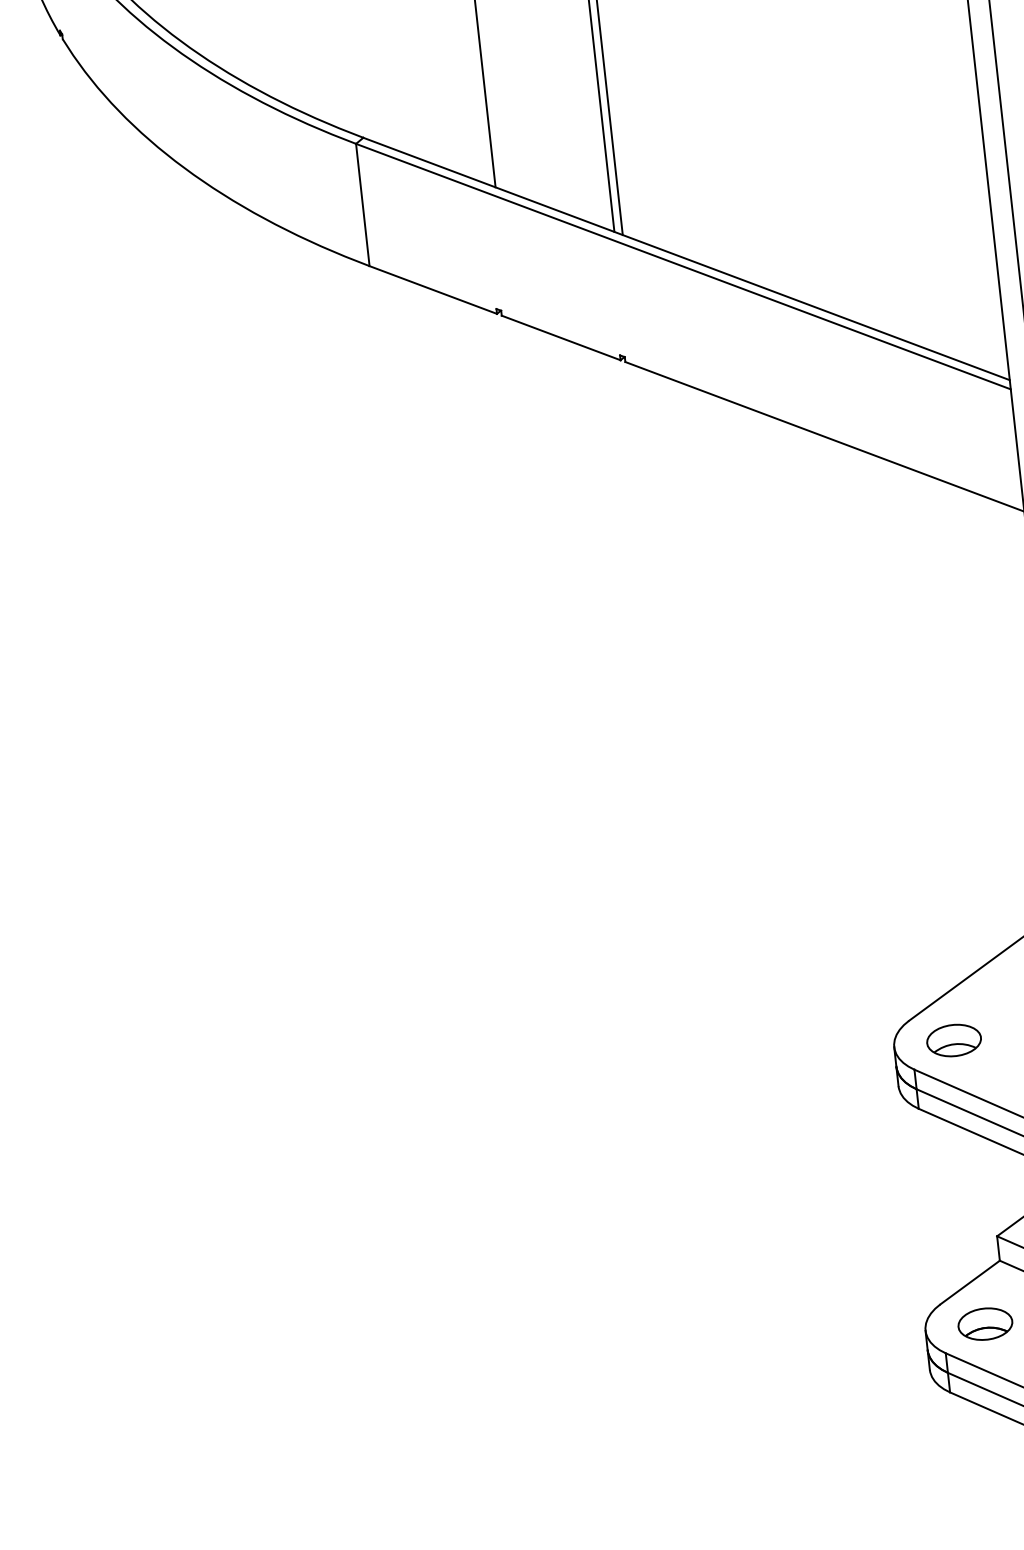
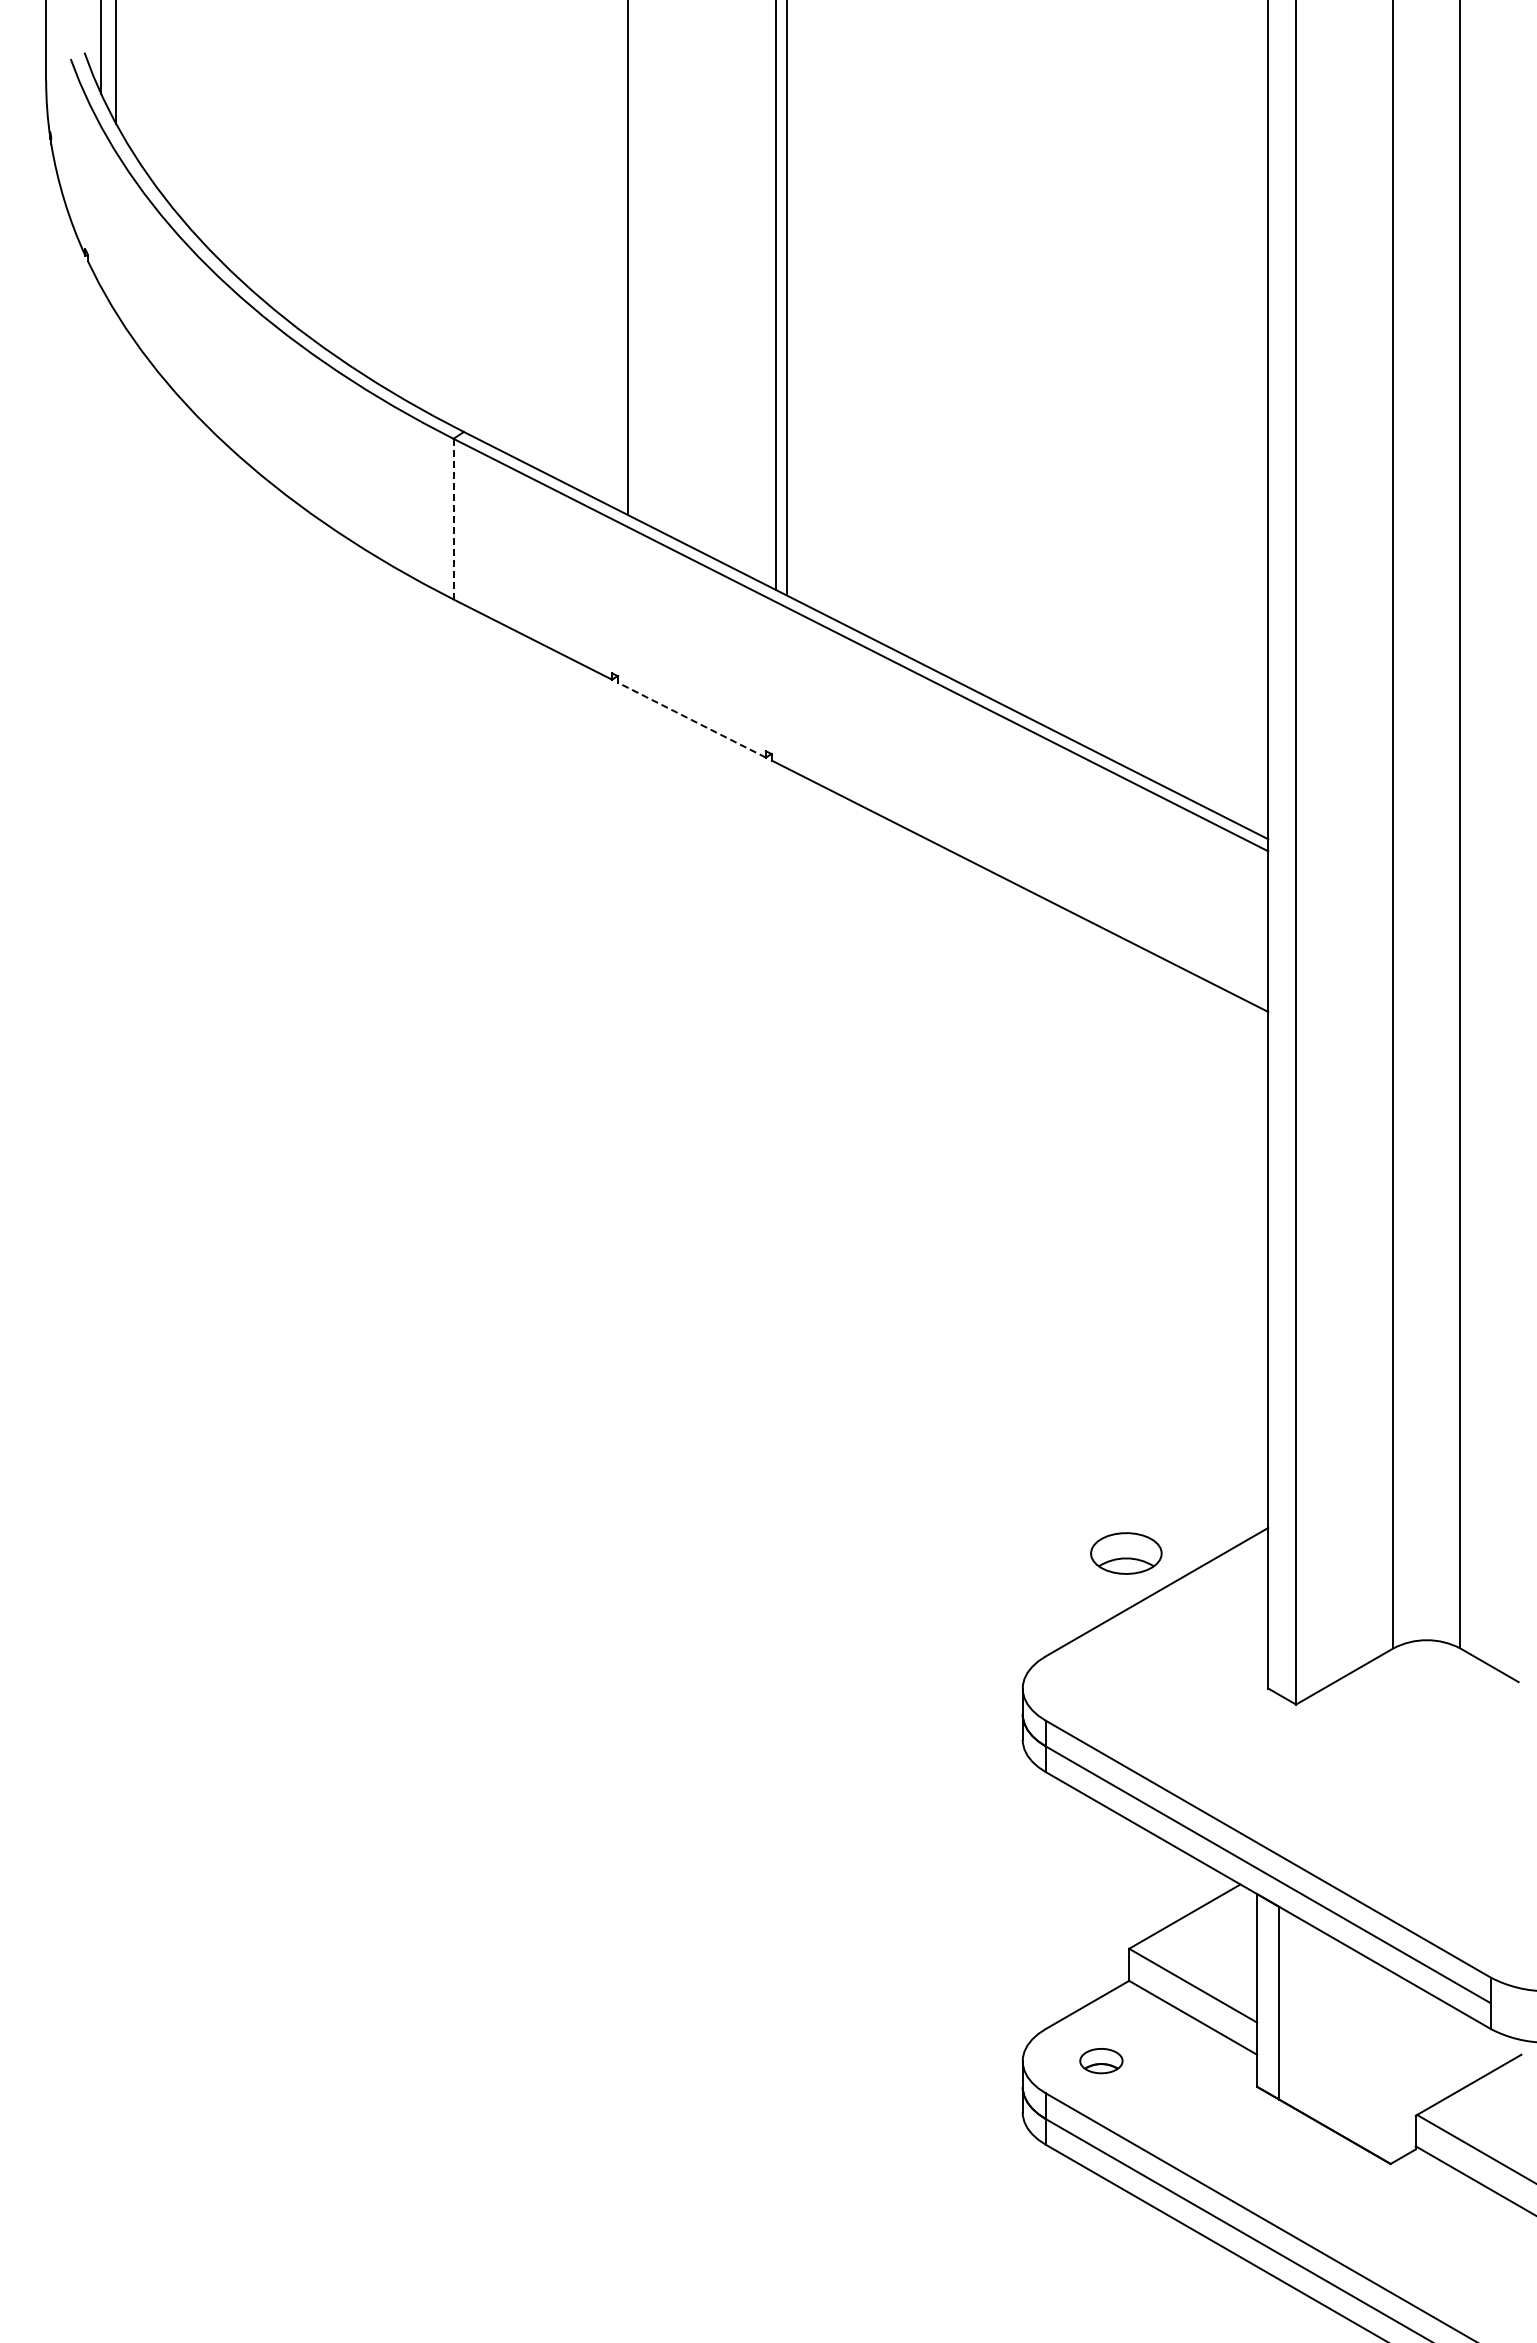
line: (362, 205) -> (453, 519), solid -> dashed
line: (560, 338) -> (691, 720), solid -> dashed
part: (954, 1040) -> (1126, 1553), moved
part: (985, 1323) -> (1101, 2060), size x0.6

